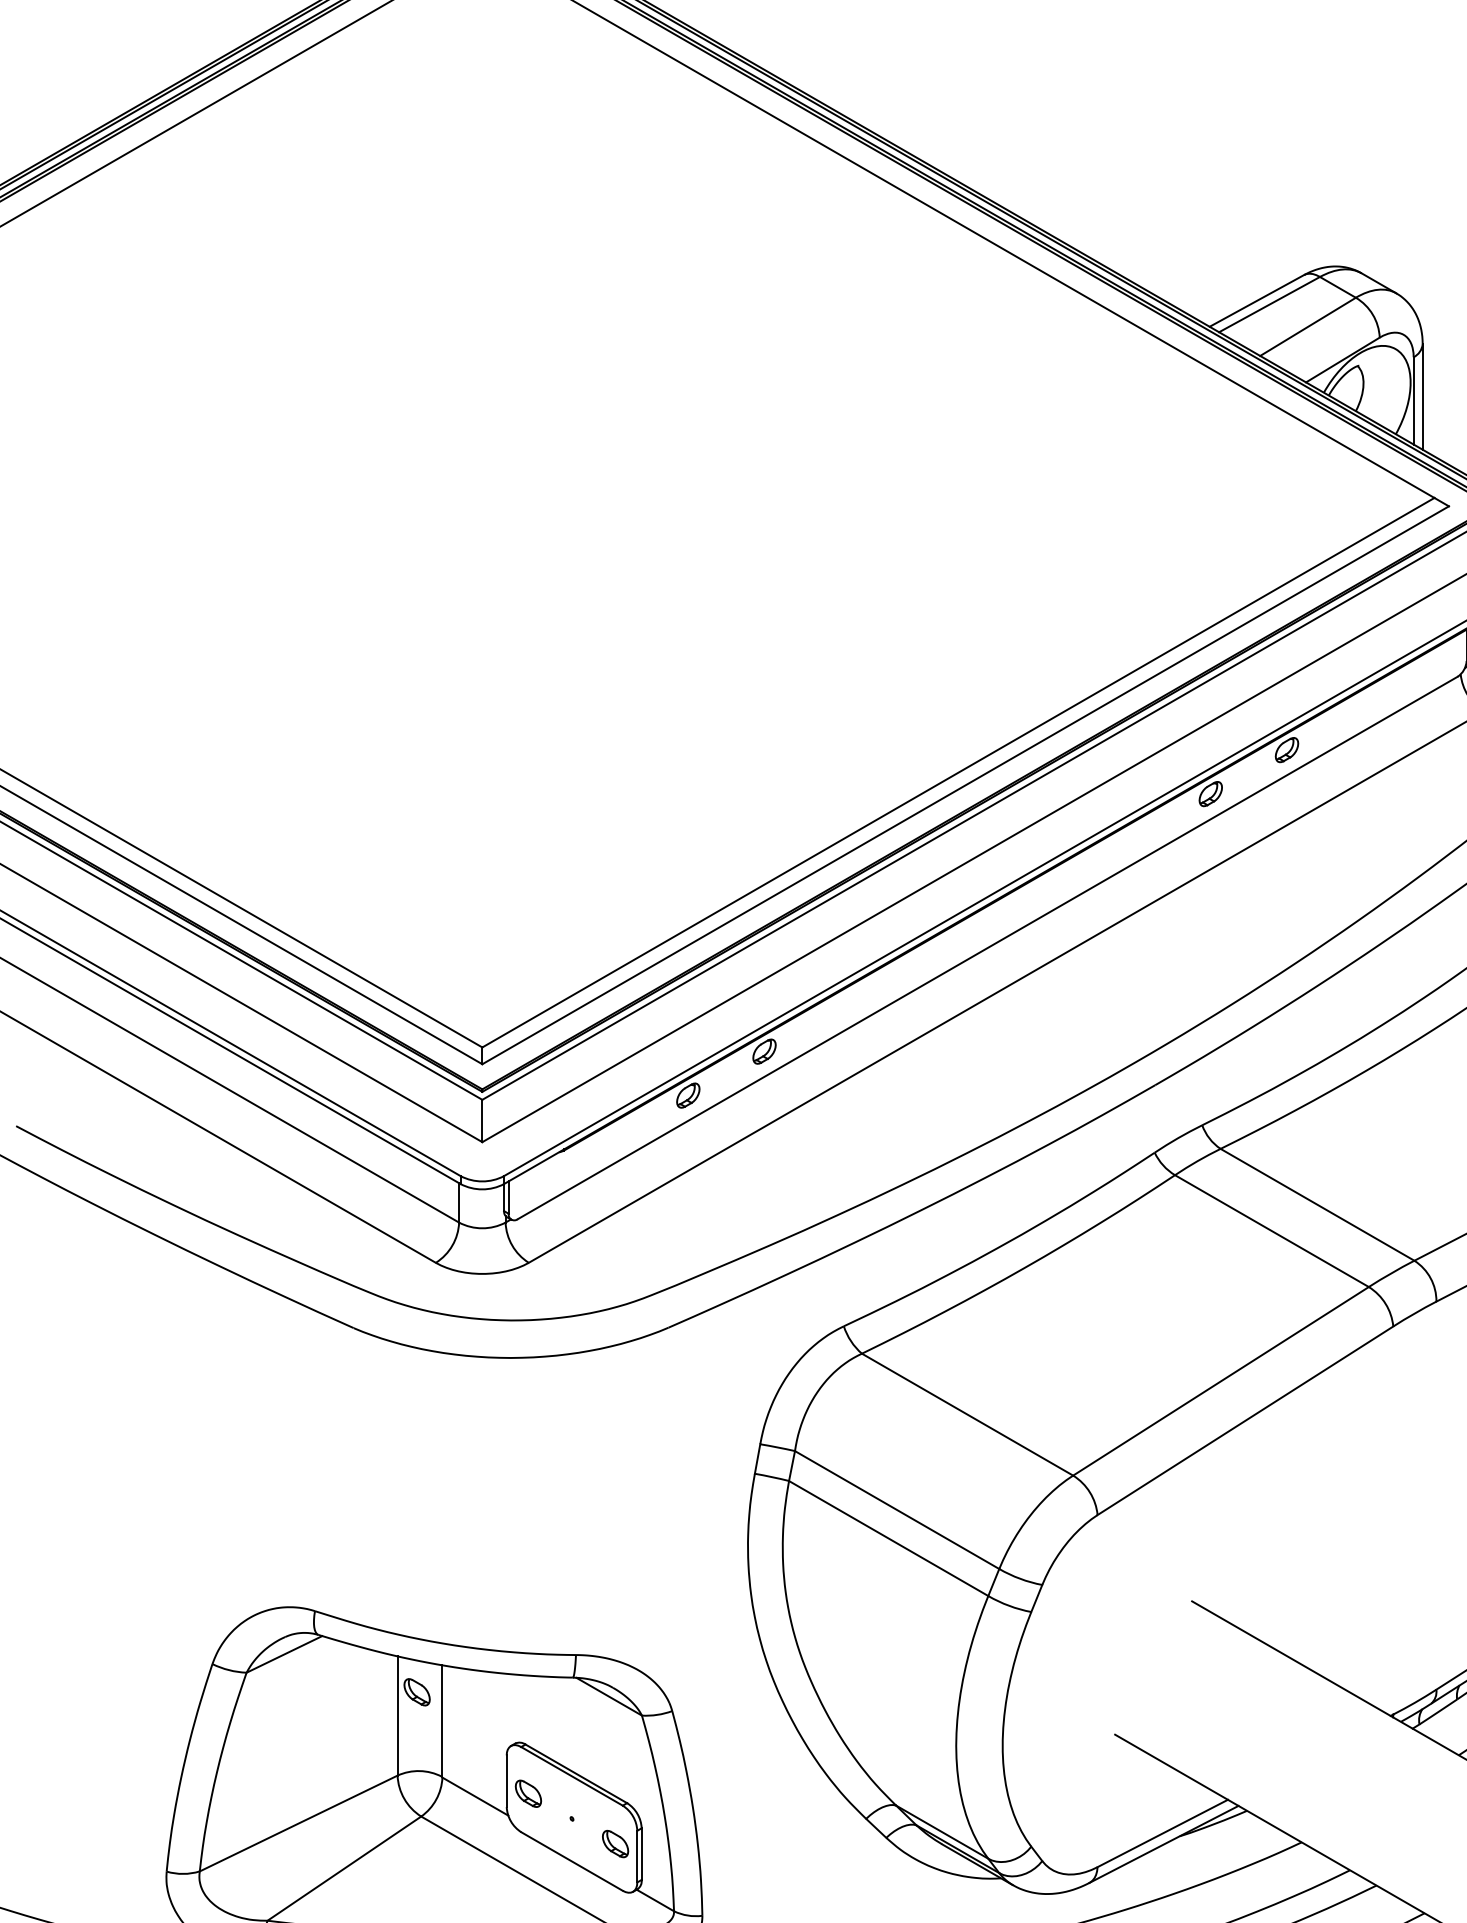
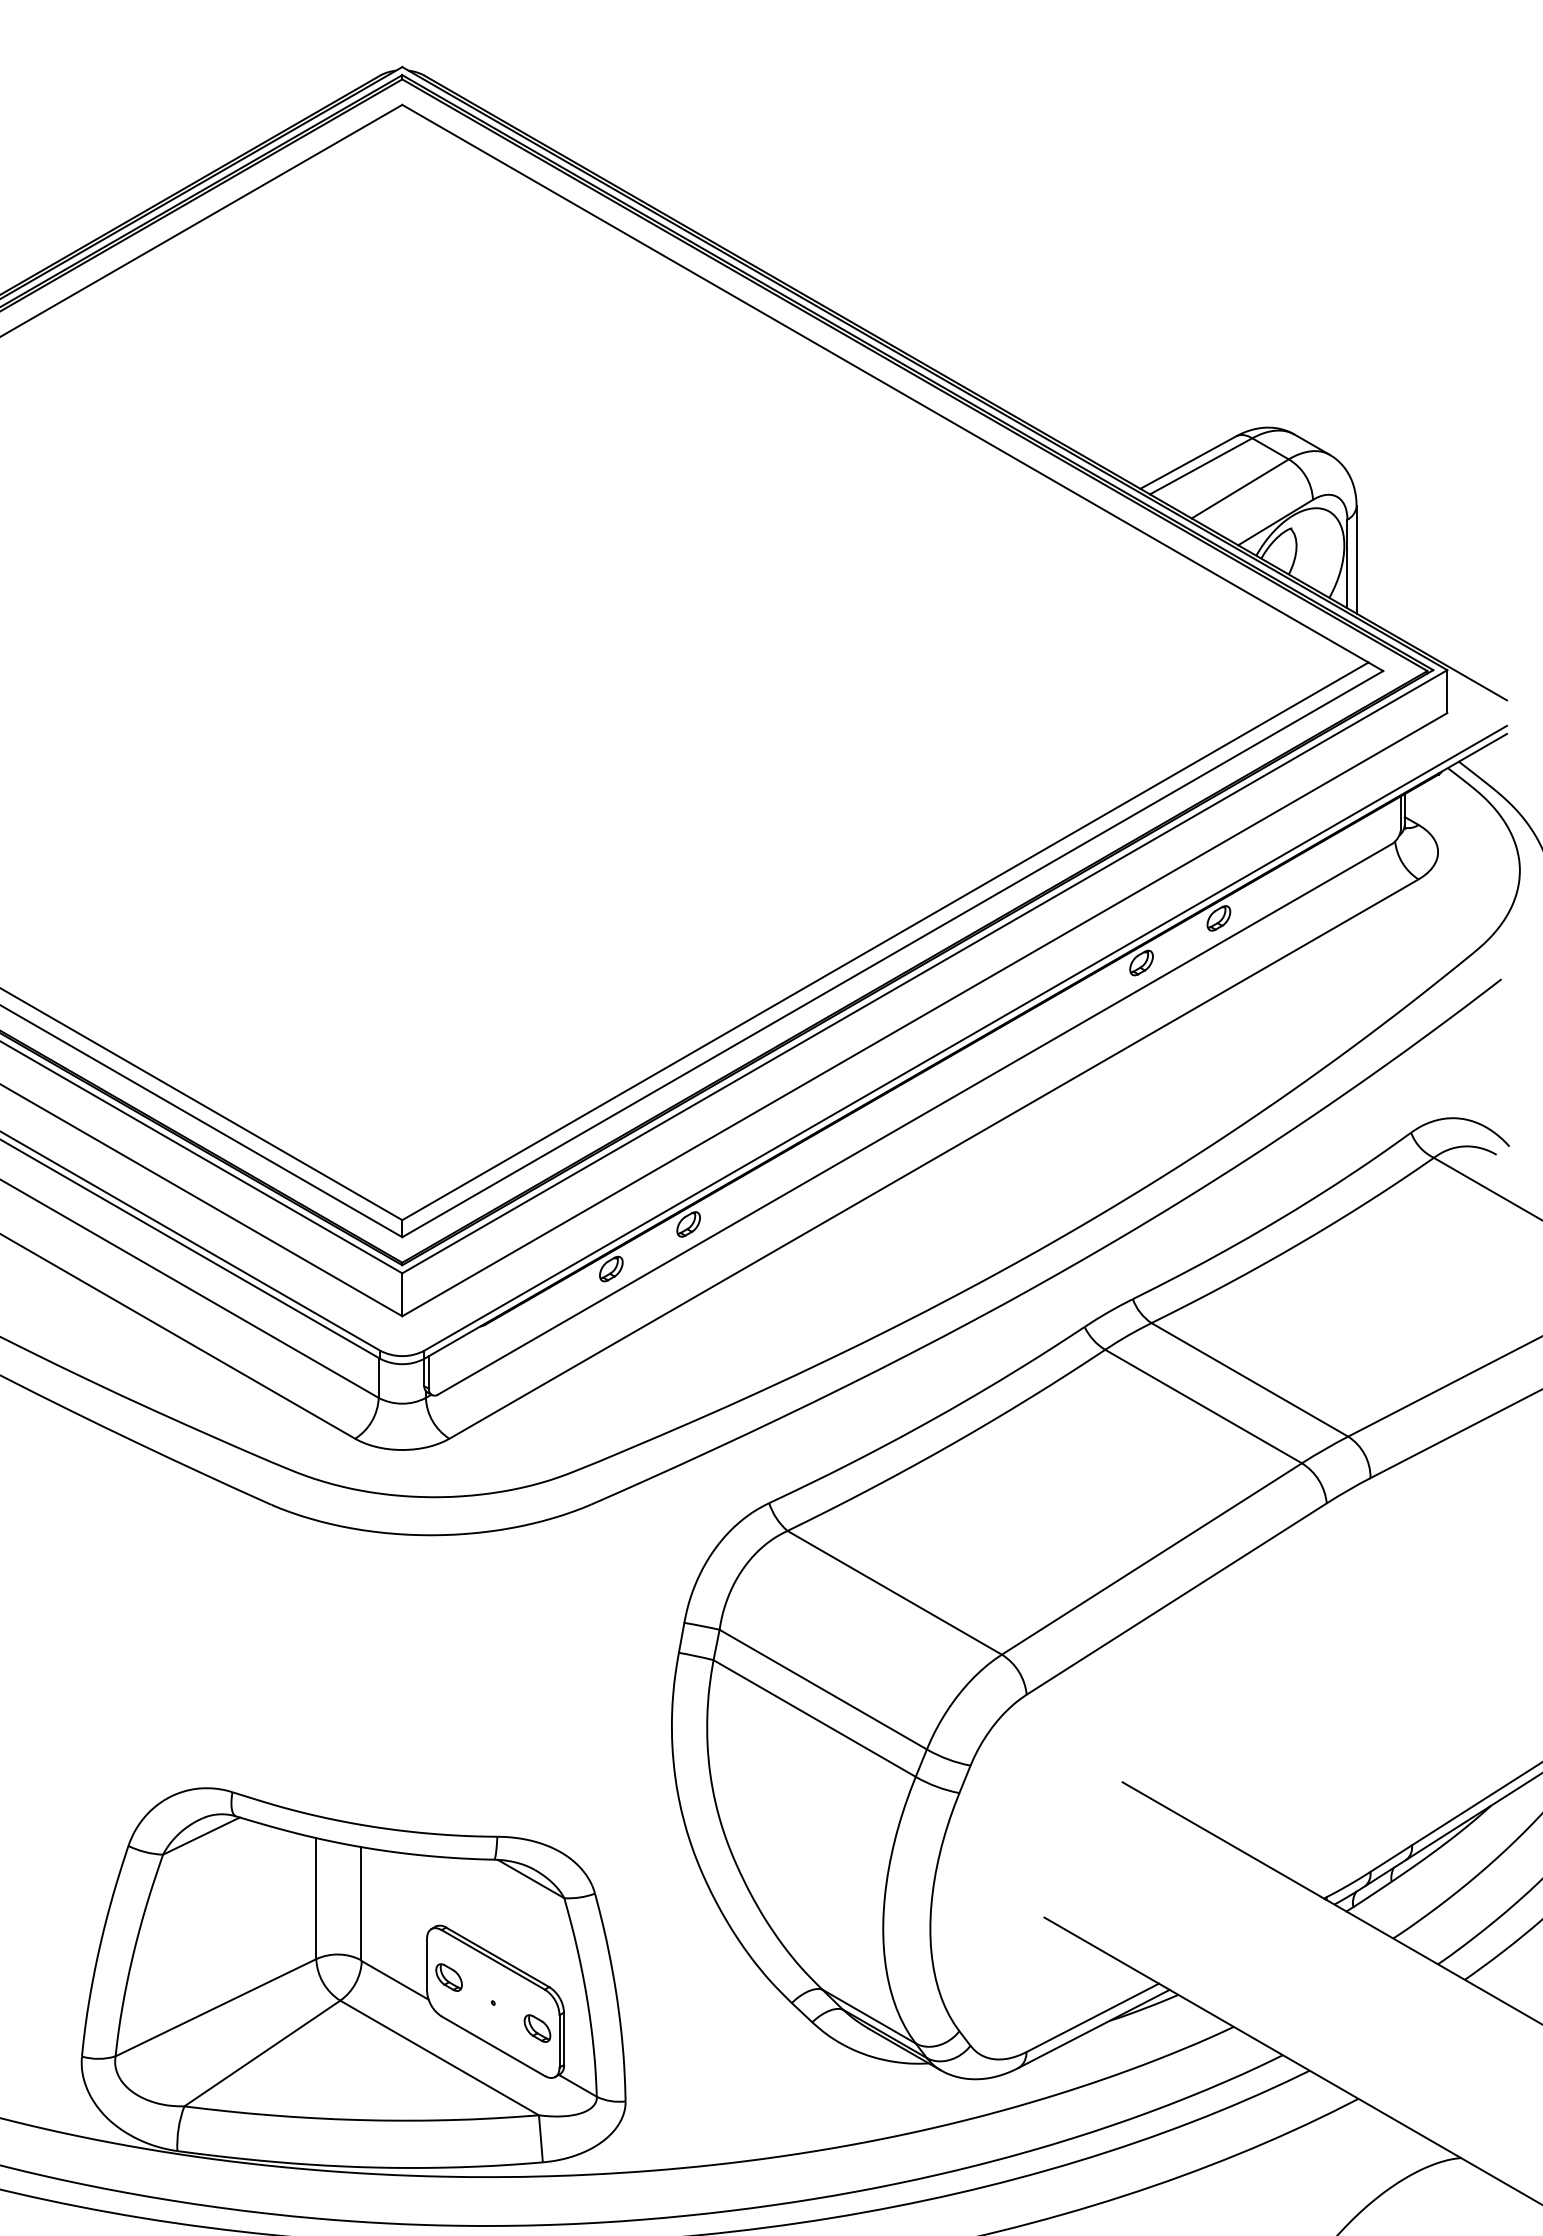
part: (416, 1692) -> (335, 1874), removed

